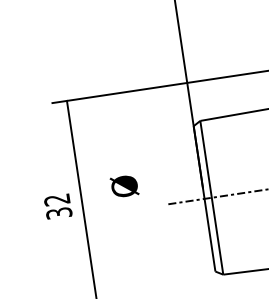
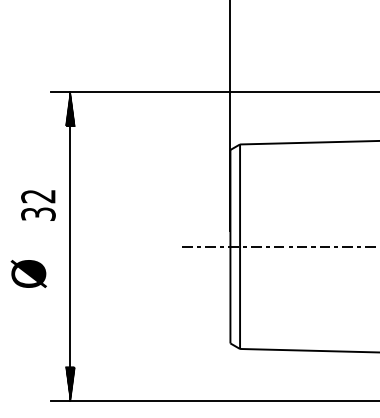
hatch: (68, 113) -> (69, 109), added
text: (124, 186) -> (28, 273), moved
text: (58, 206) -> (38, 205), moved

